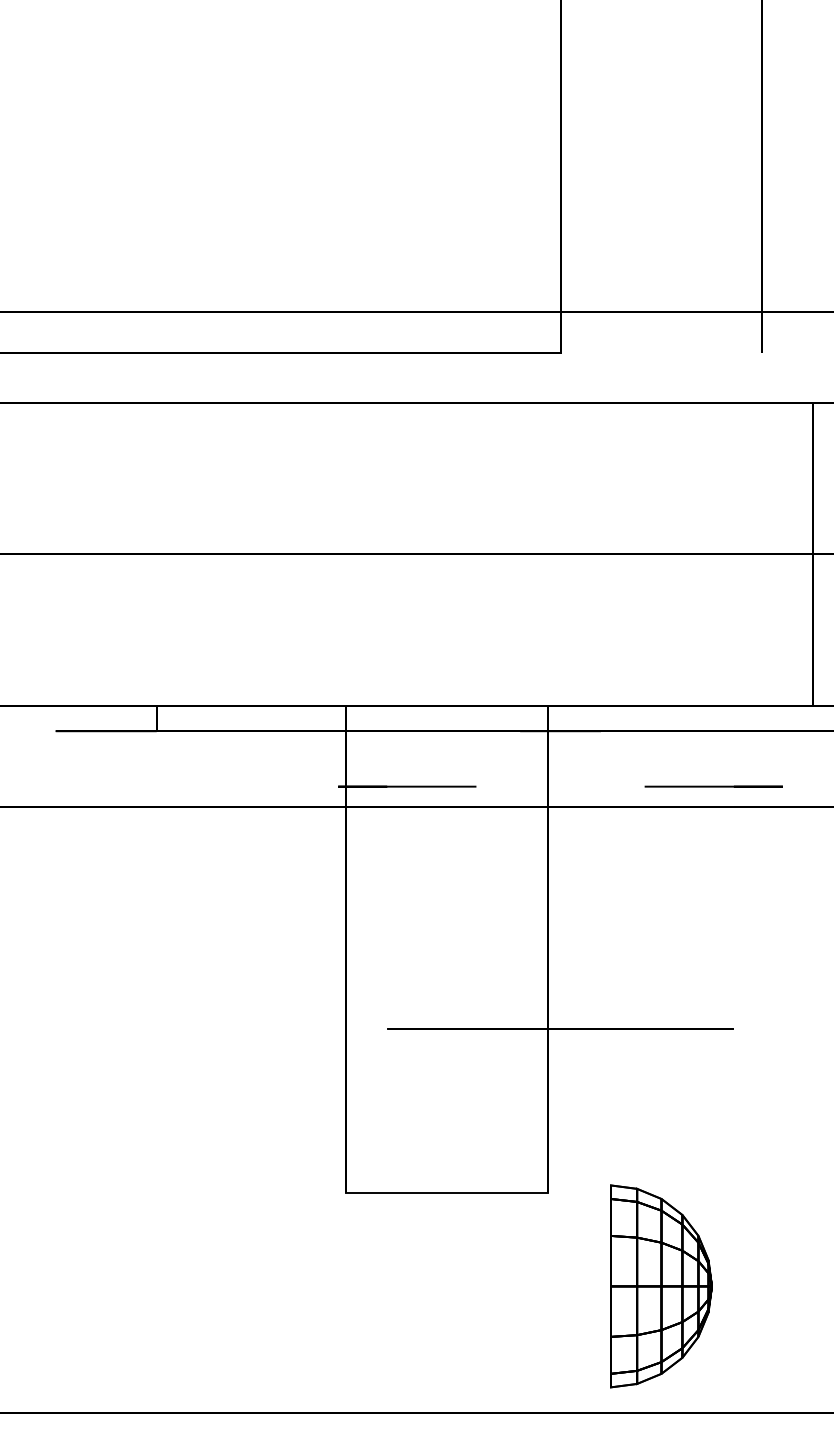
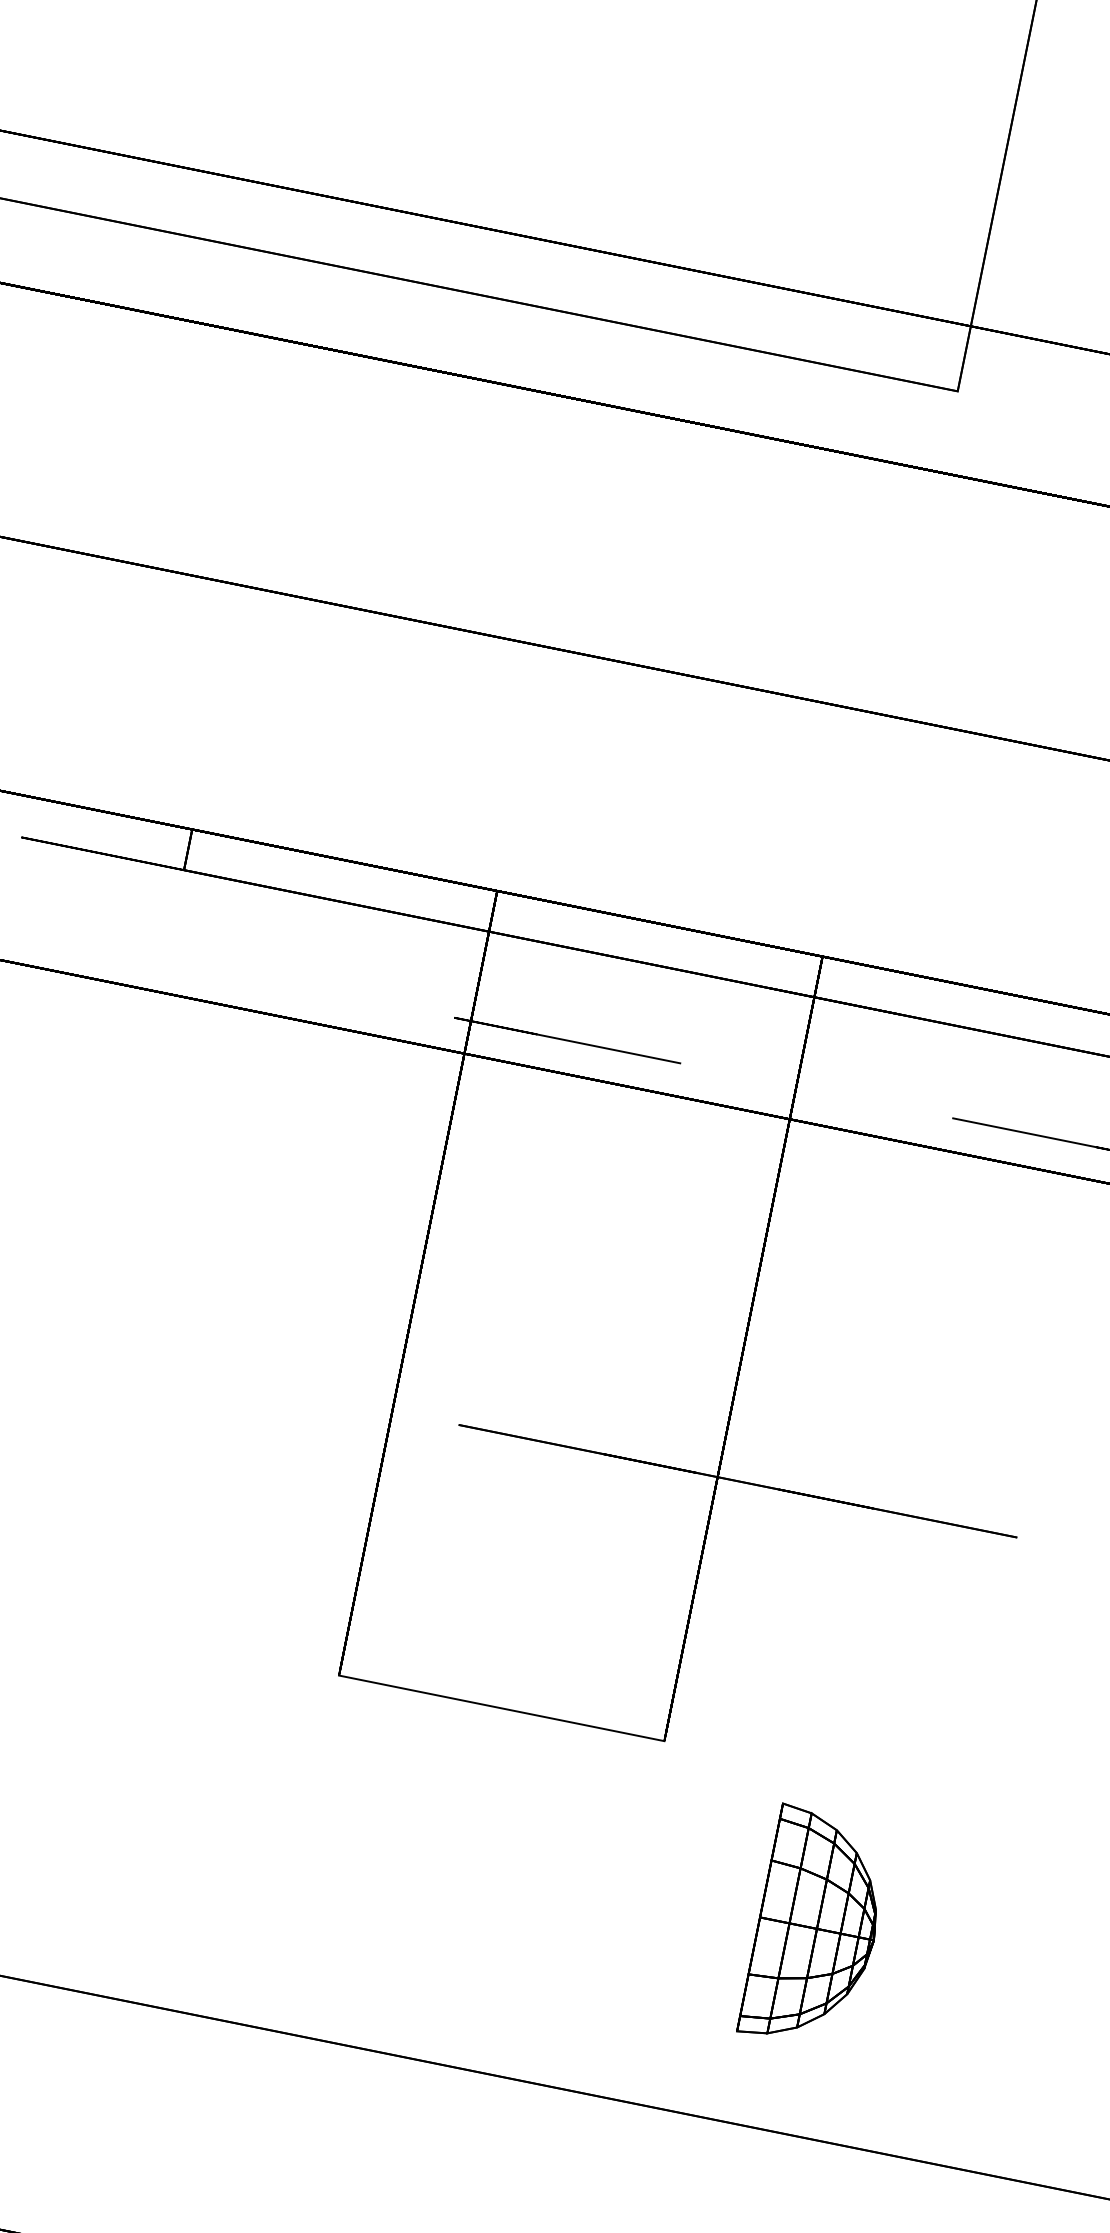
part: (661, 1286) -> (816, 1929), size x0.7

